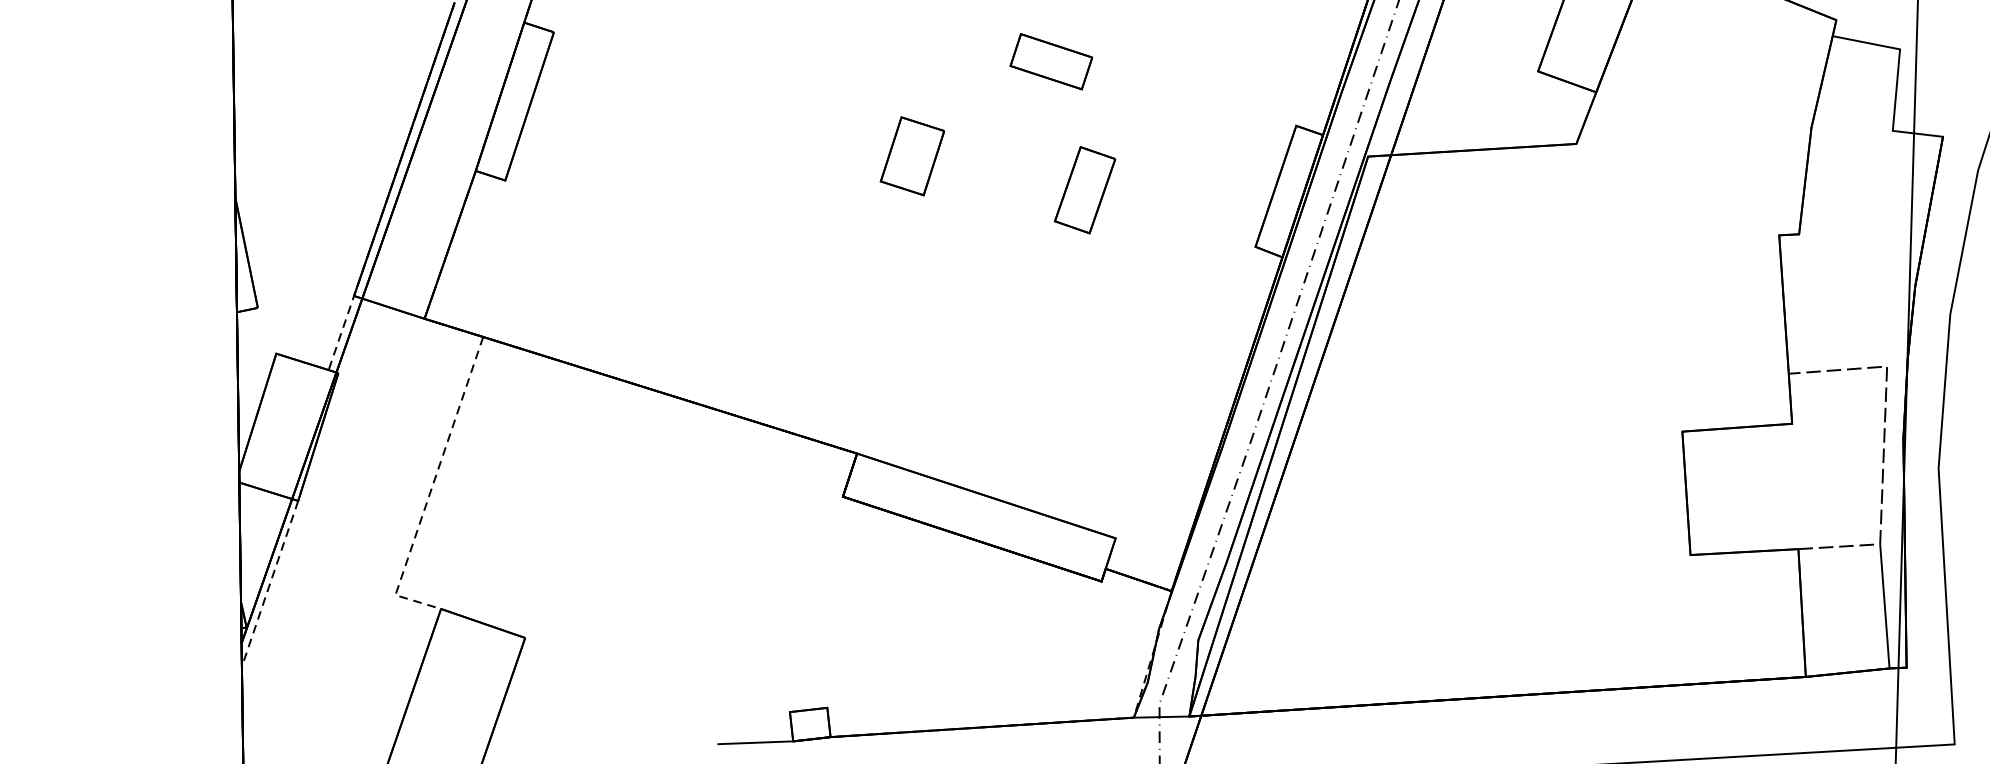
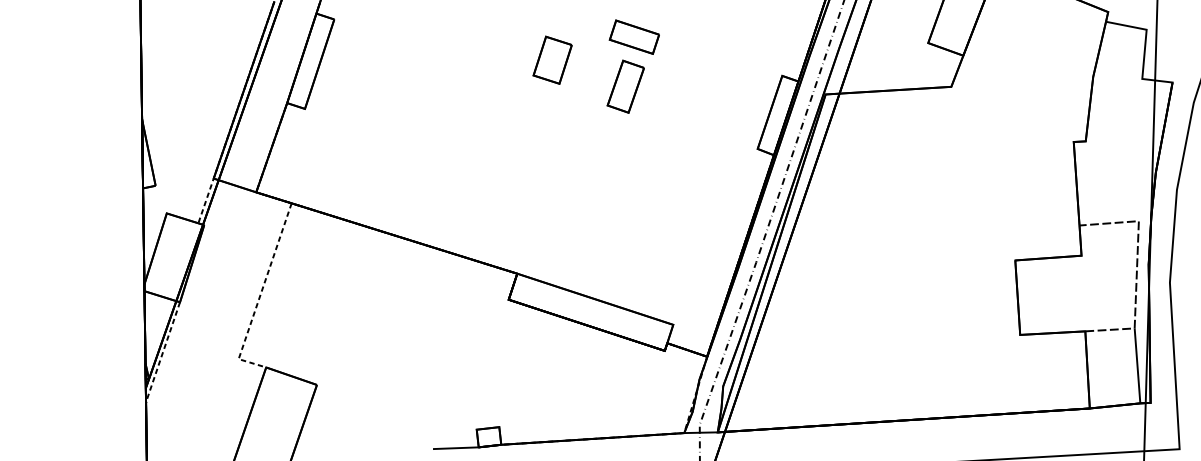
part: (912, 154) -> (552, 59), moved
part: (1084, 189) -> (625, 86), moved

